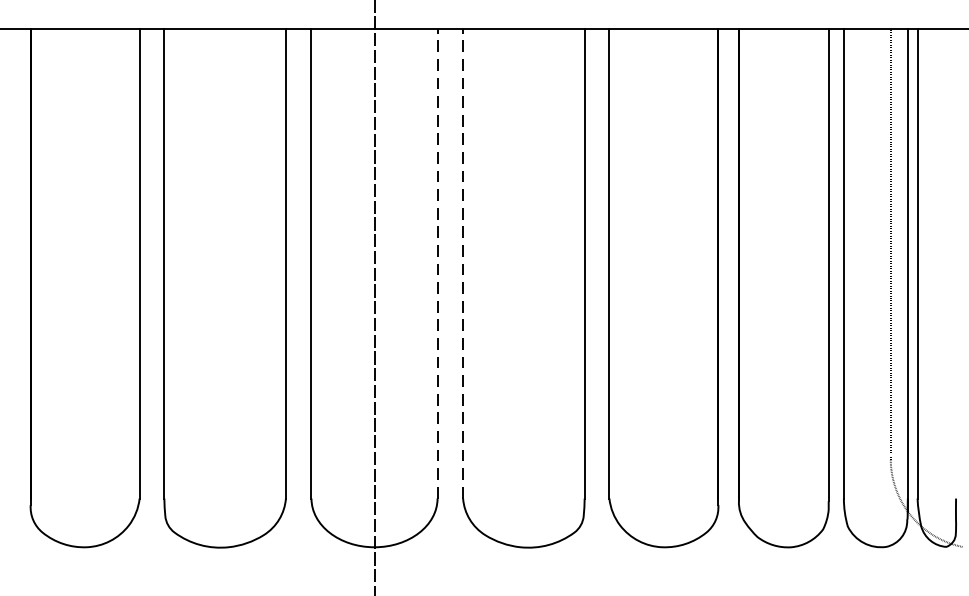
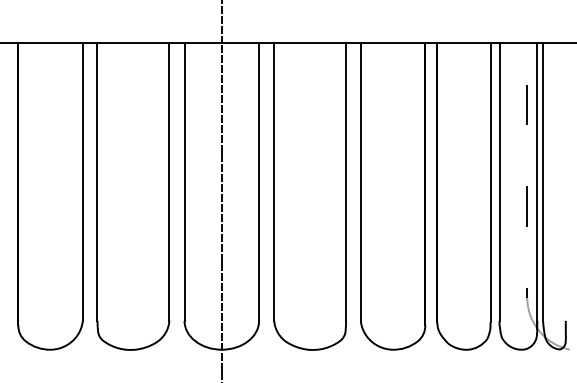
line: (438, 264) -> (259, 182), dashed -> solid
line: (463, 264) -> (274, 182), dashed -> solid

